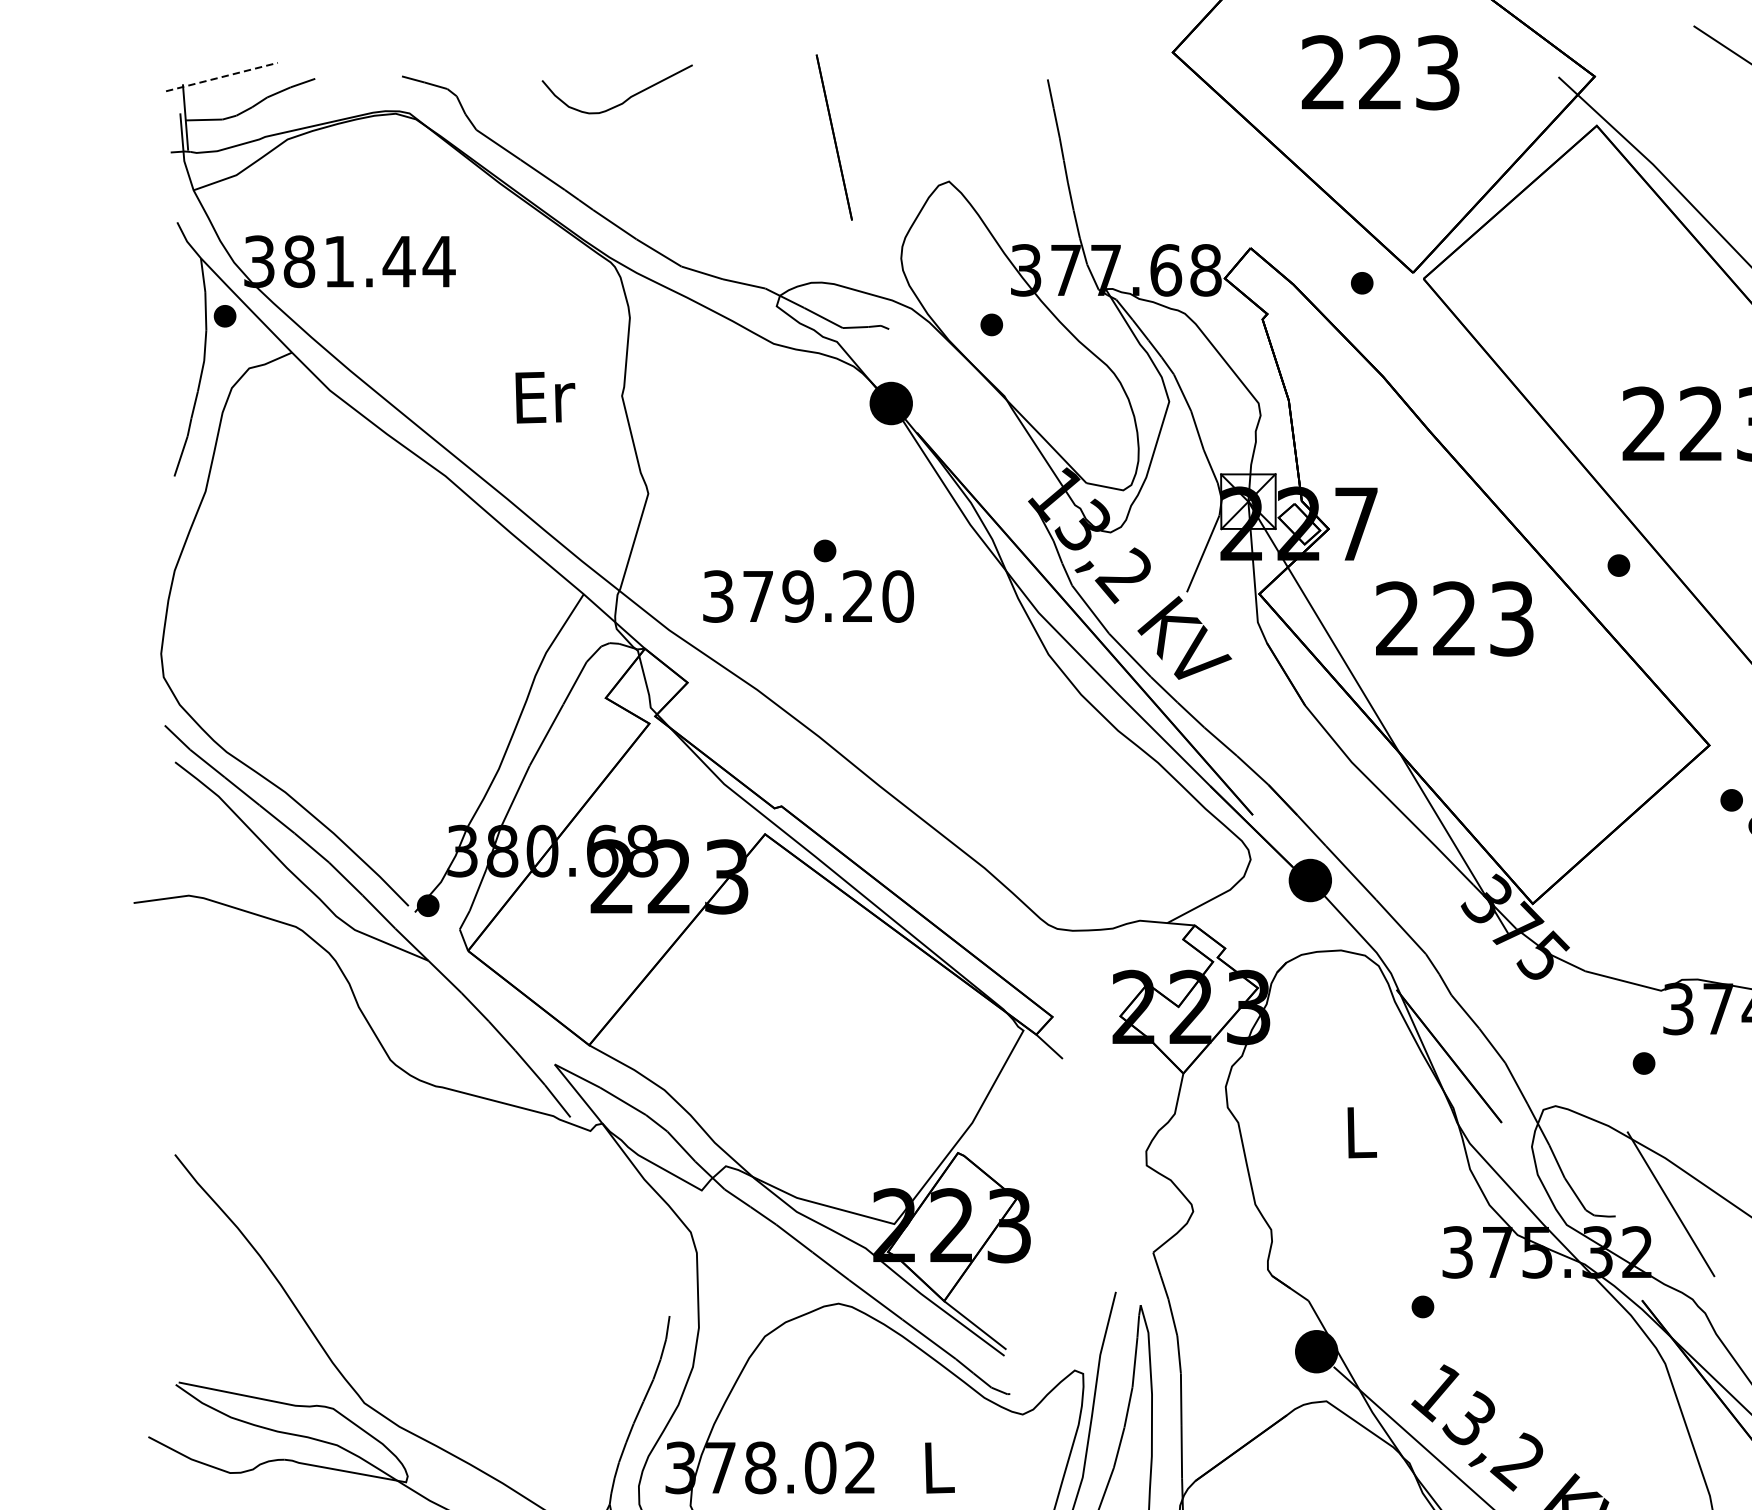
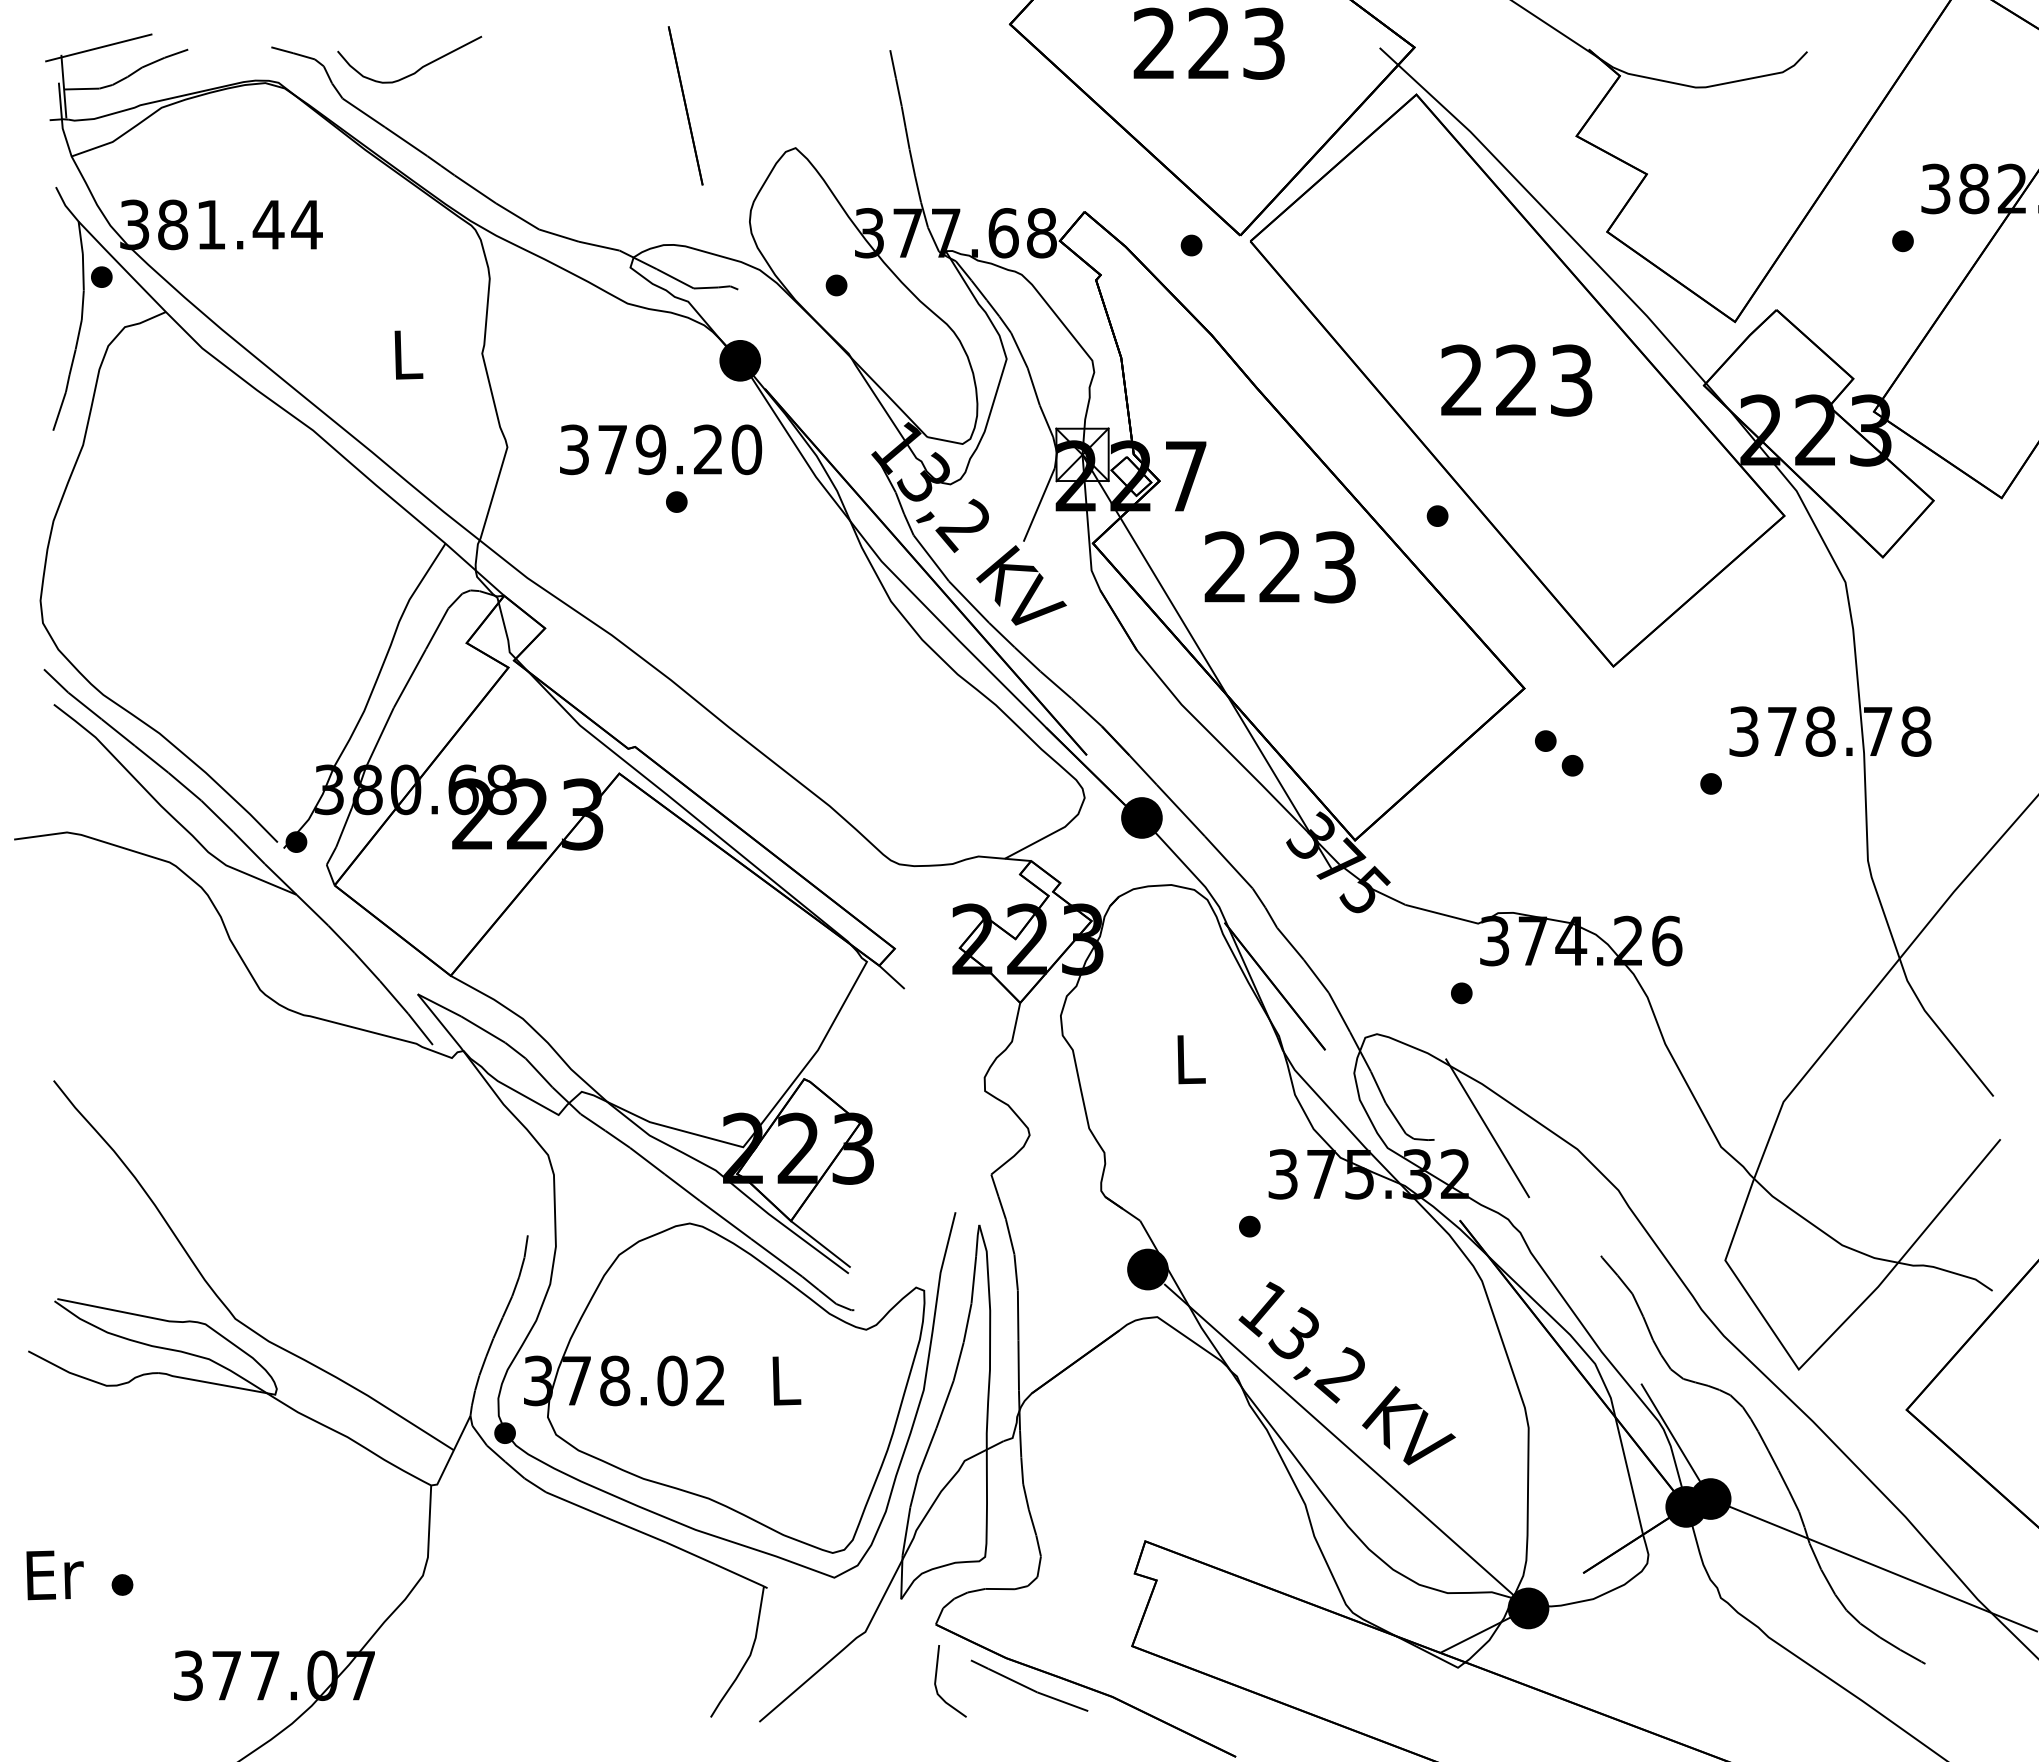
line: (222, 76) -> (99, 47), dashed -> solid
curve: (625, 99) -> (417, 69), moved
text: (545, 396) -> (408, 354), Er -> L
text: (809, 596) -> (661, 449), moved

